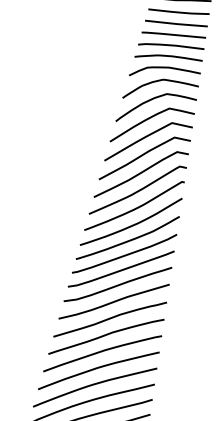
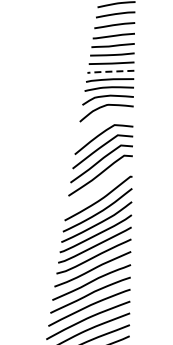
line: (172, 34) -> (109, 71), solid -> dashed
curve: (153, 100) -> (102, 120), removed
curve: (137, 191) -> (99, 187), removed

